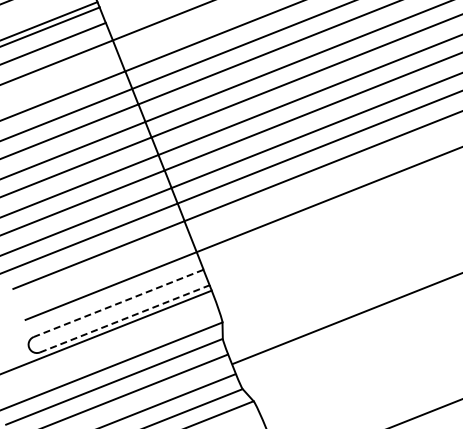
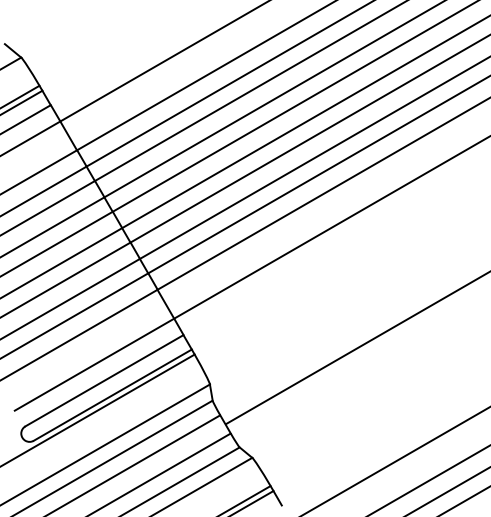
line: (118, 303) -> (104, 380), dashed -> solid
line: (125, 318) -> (113, 394), dashed -> solid

